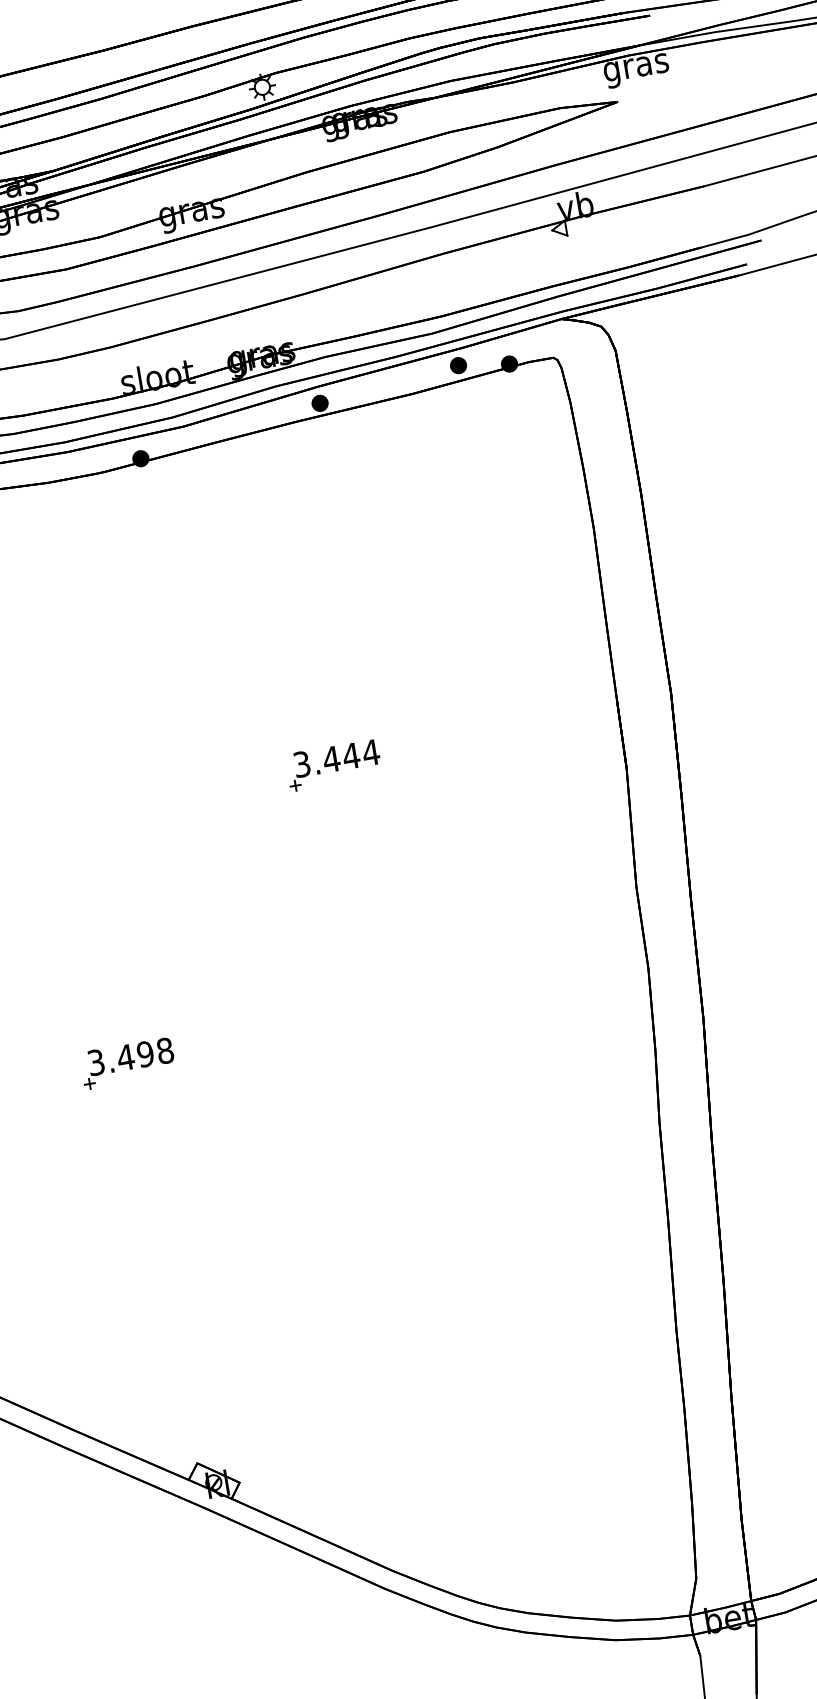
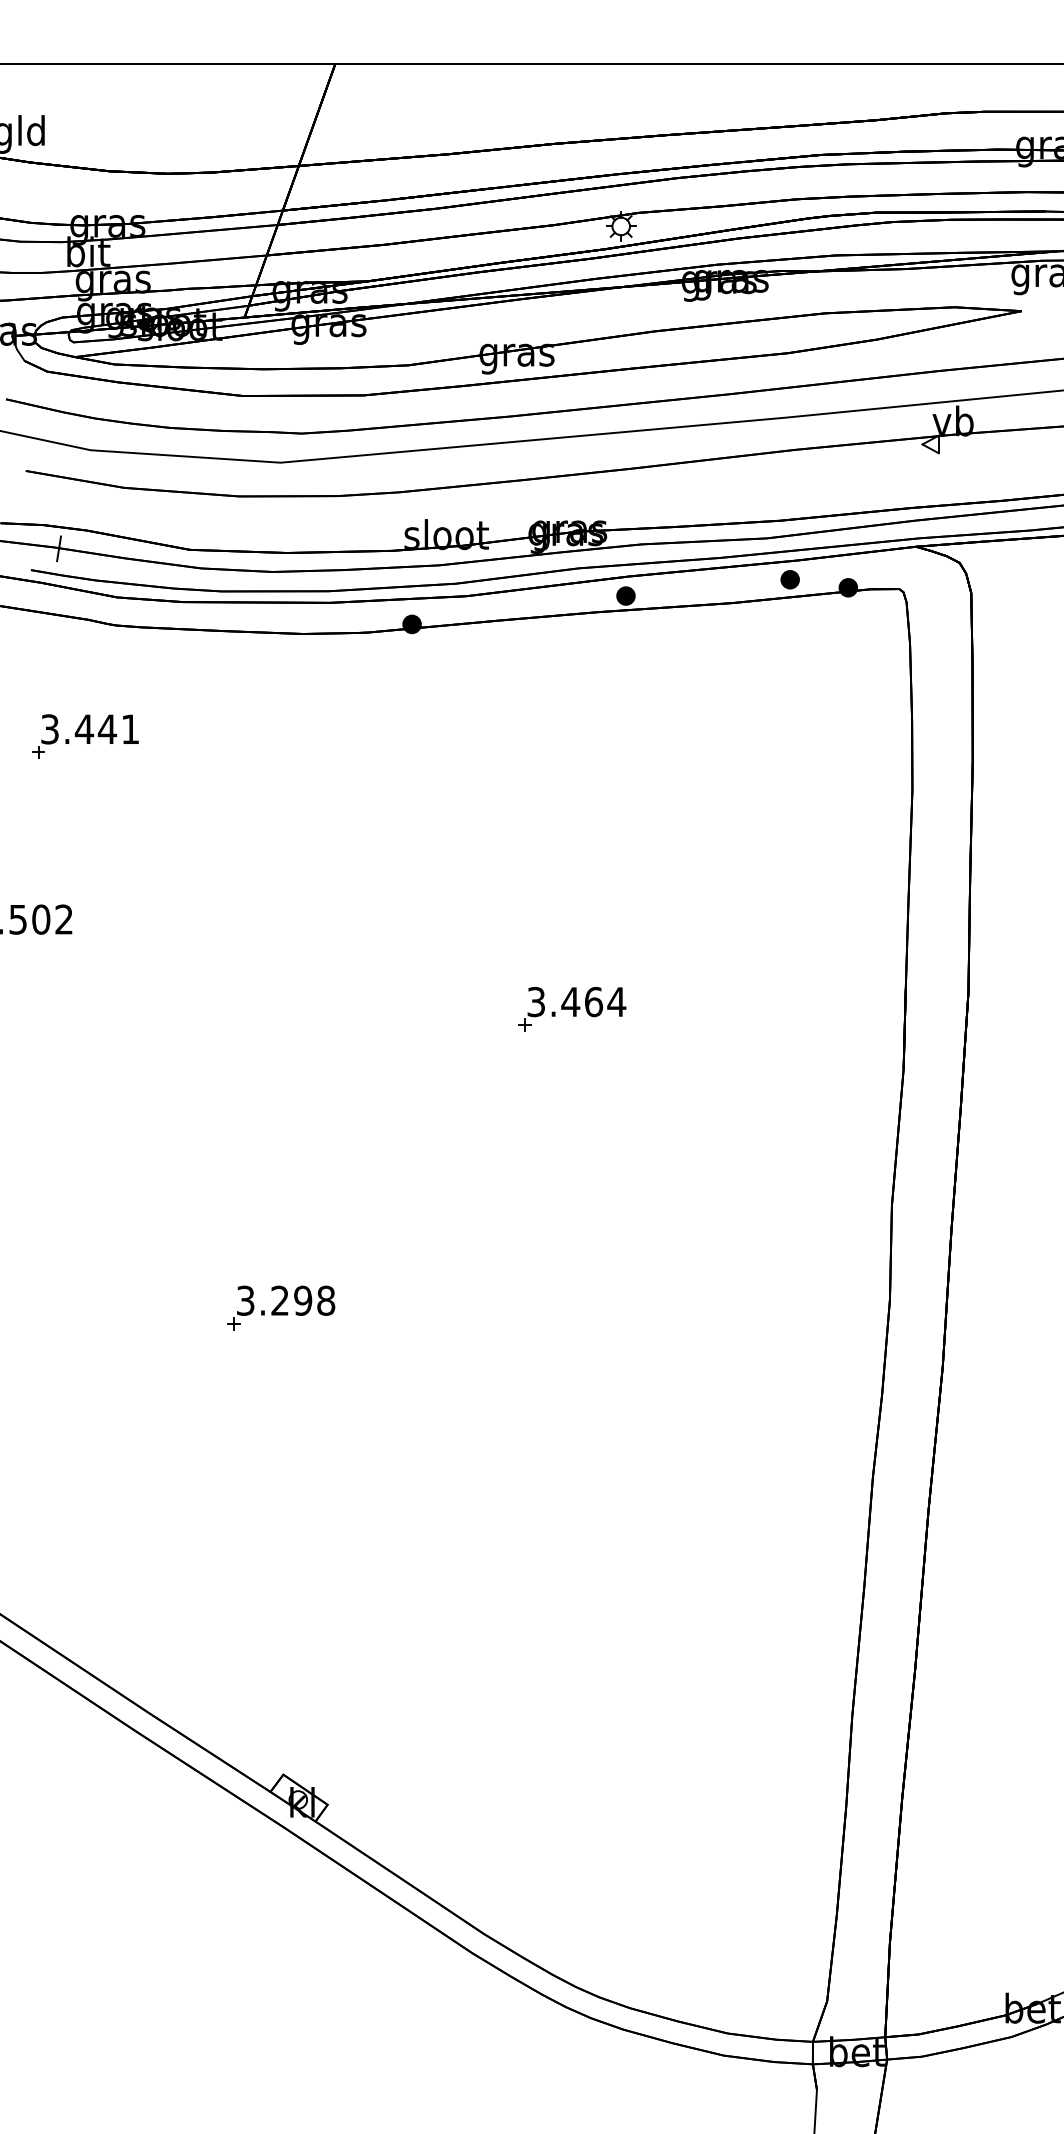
text: (351, 755) -> (593, 1001), 3.444 -> 3.464
text: (125, 1057) -> (279, 1300), 3.498 -> 3.298

